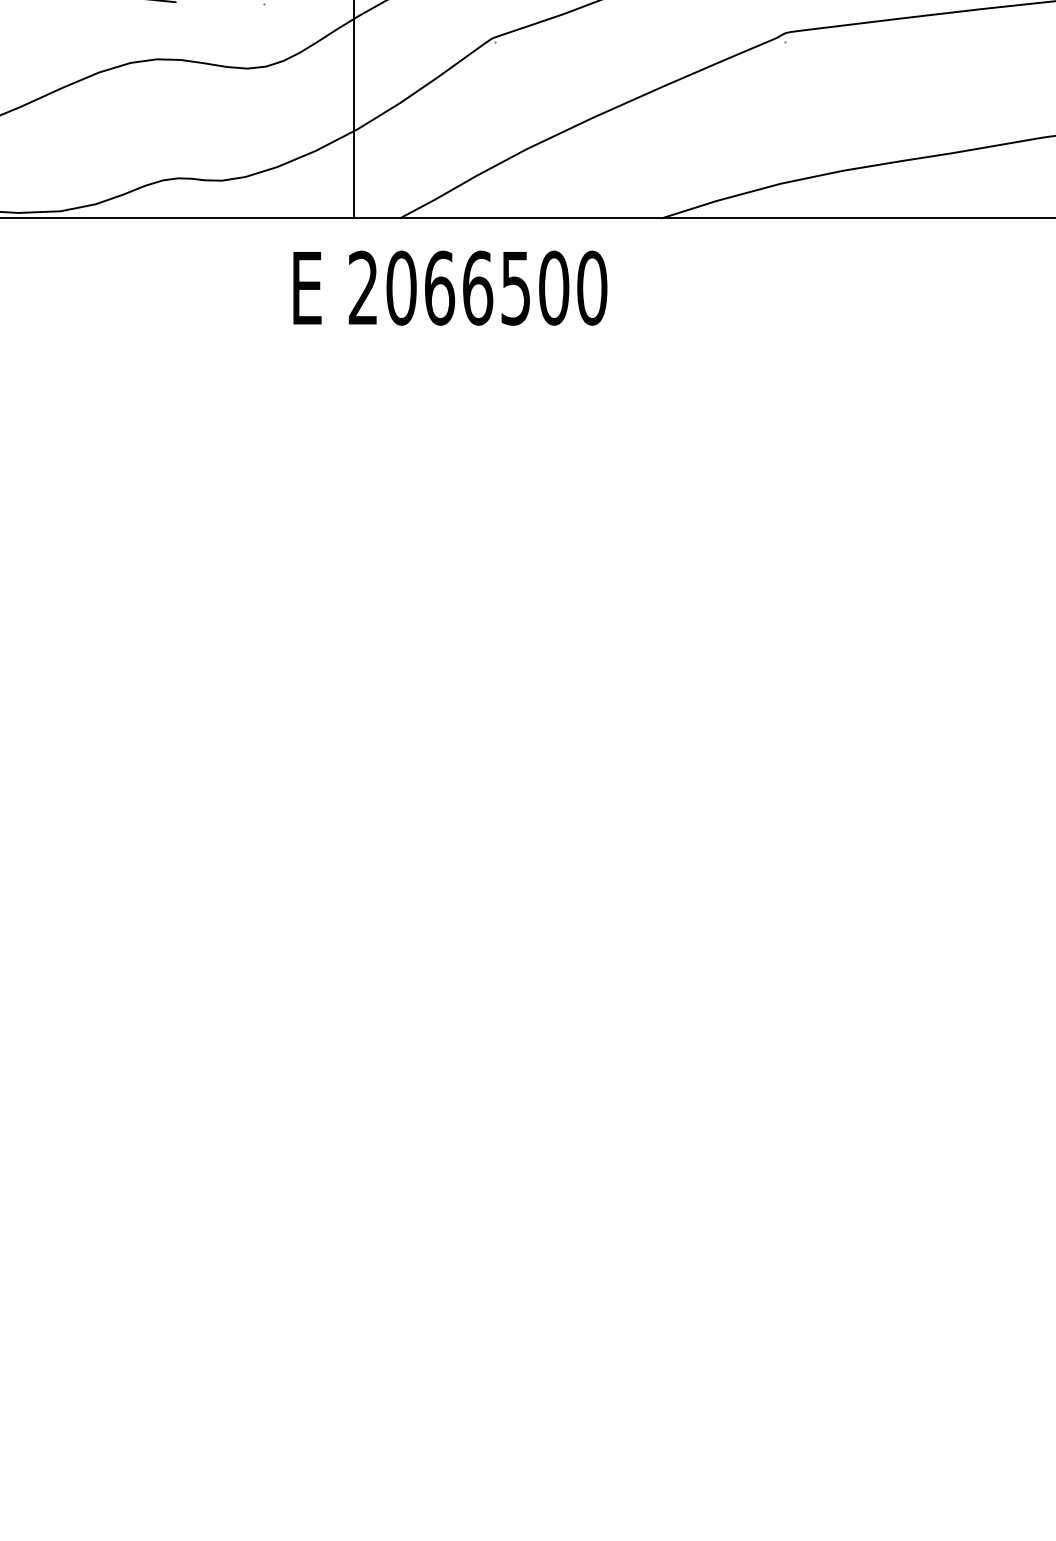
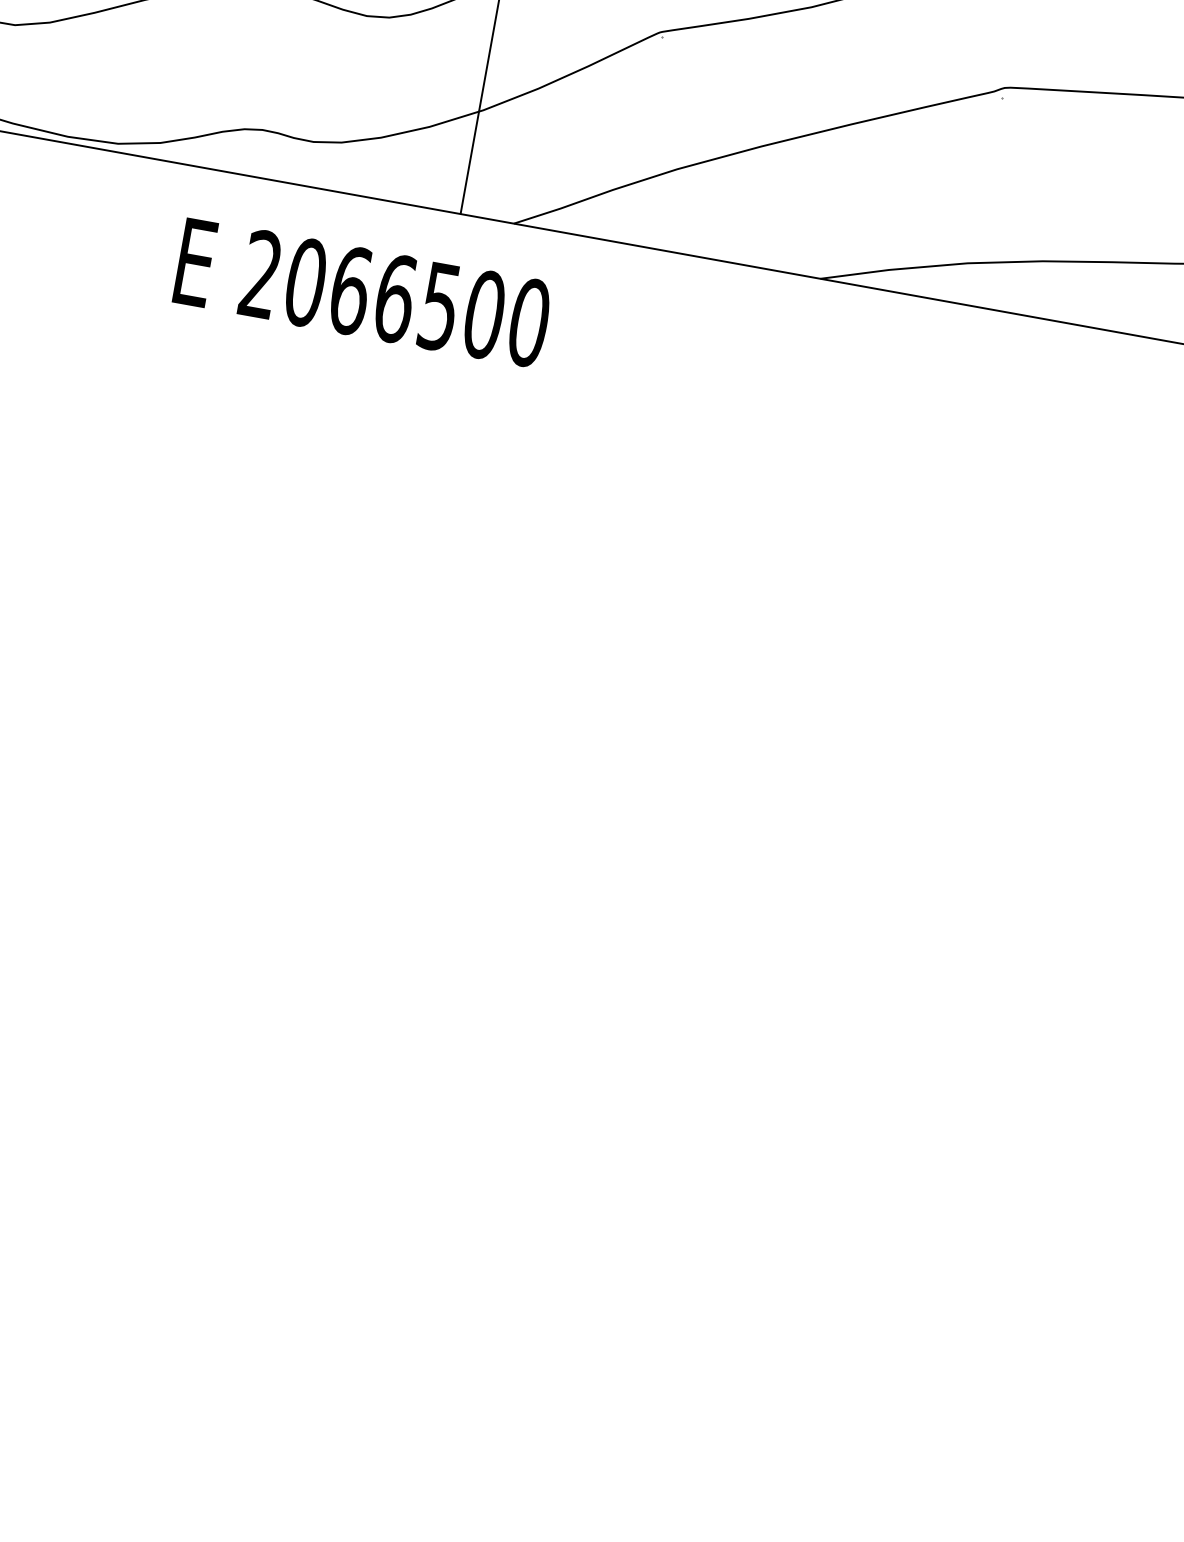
text: (450, 287) -> (363, 292), moved

